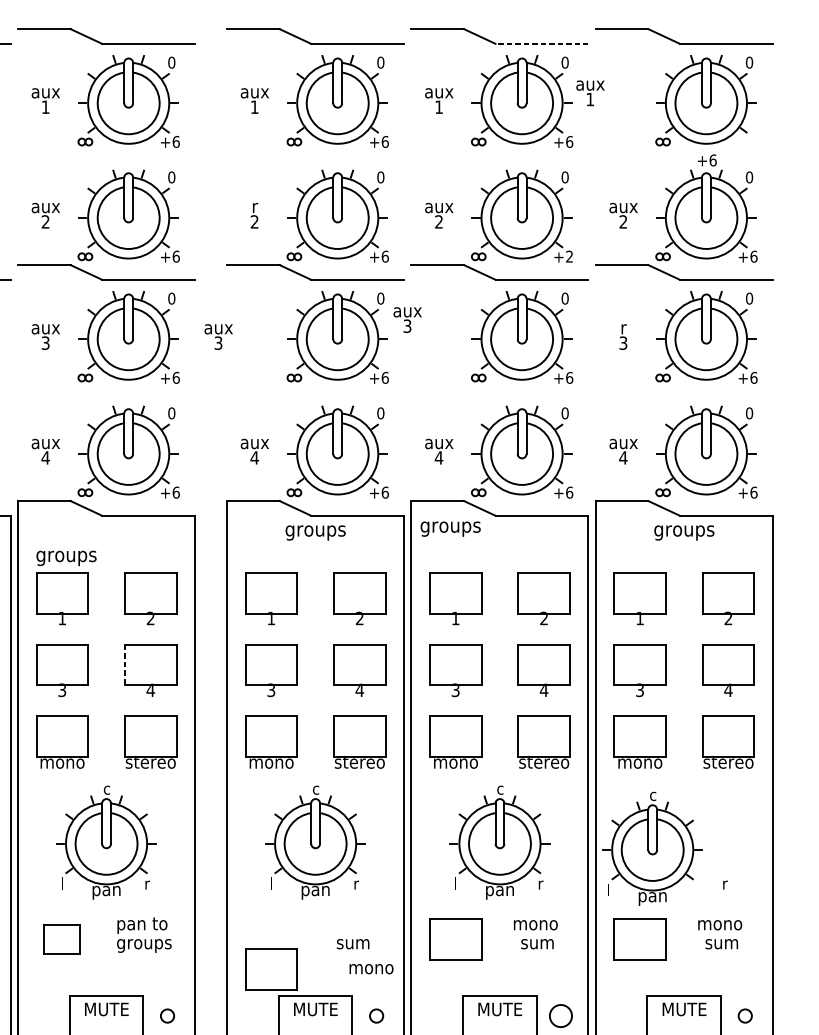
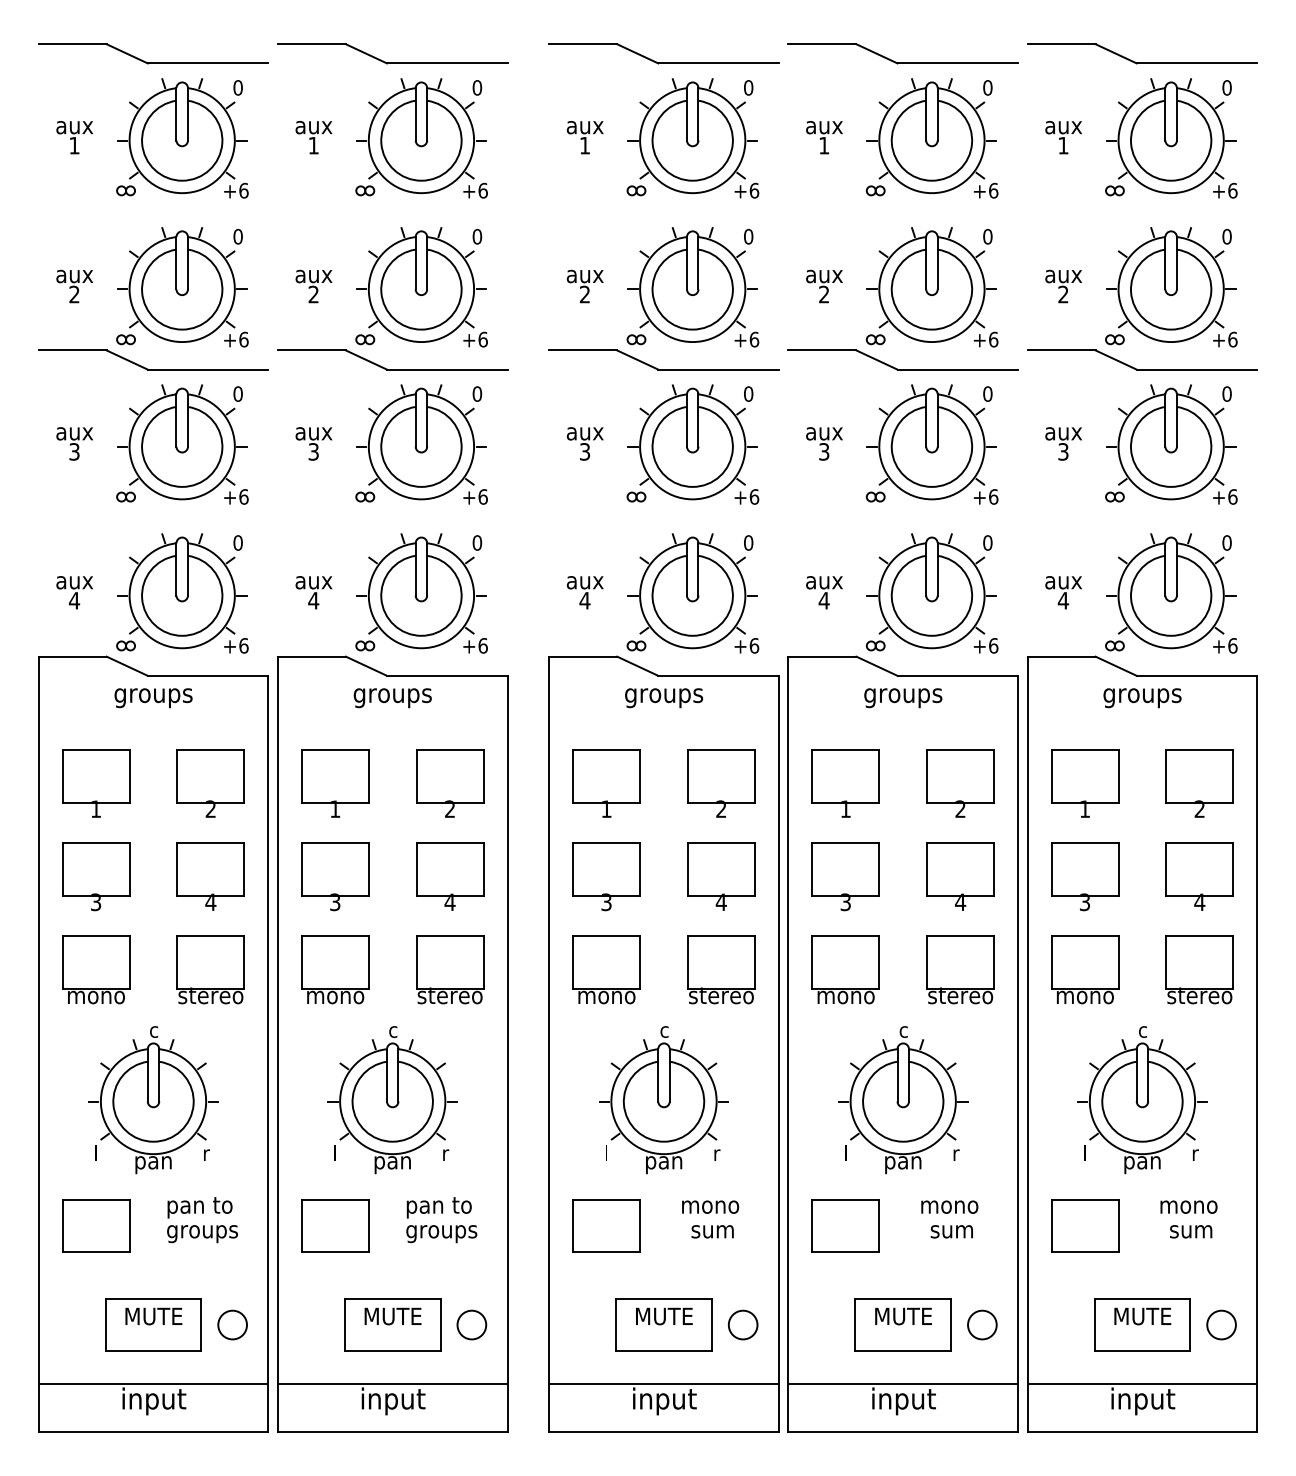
line: (541, 43) -> (957, 63), dashed -> solid
text: (590, 93) -> (1063, 137), moved
text: (707, 160) -> (1225, 190), moved
text: (254, 208) -> (584, 276), r -> aux
text: (569, 256) -> (993, 339), +2 -> +6
text: (407, 319) -> (824, 443), moved
text: (623, 329) -> (1063, 433), r -> aux
text: (218, 336) -> (584, 443), moved
text: (450, 529) -> (903, 698), moved
text: (66, 558) -> (392, 698), moved
line: (124, 665) -> (416, 869), dashed -> solid
part: (652, 849) -> (1142, 1100), moved
part: (62, 939) -> (335, 1225), size x1.43
text: (371, 968) -> (710, 1206), moved
part: (271, 969) -> (606, 1225), moved
circle: (167, 1015) -> (471, 1324), size x1.67
circle: (376, 1015) -> (742, 1324), size x1.67
circle: (745, 1015) -> (1221, 1324), size x1.67

